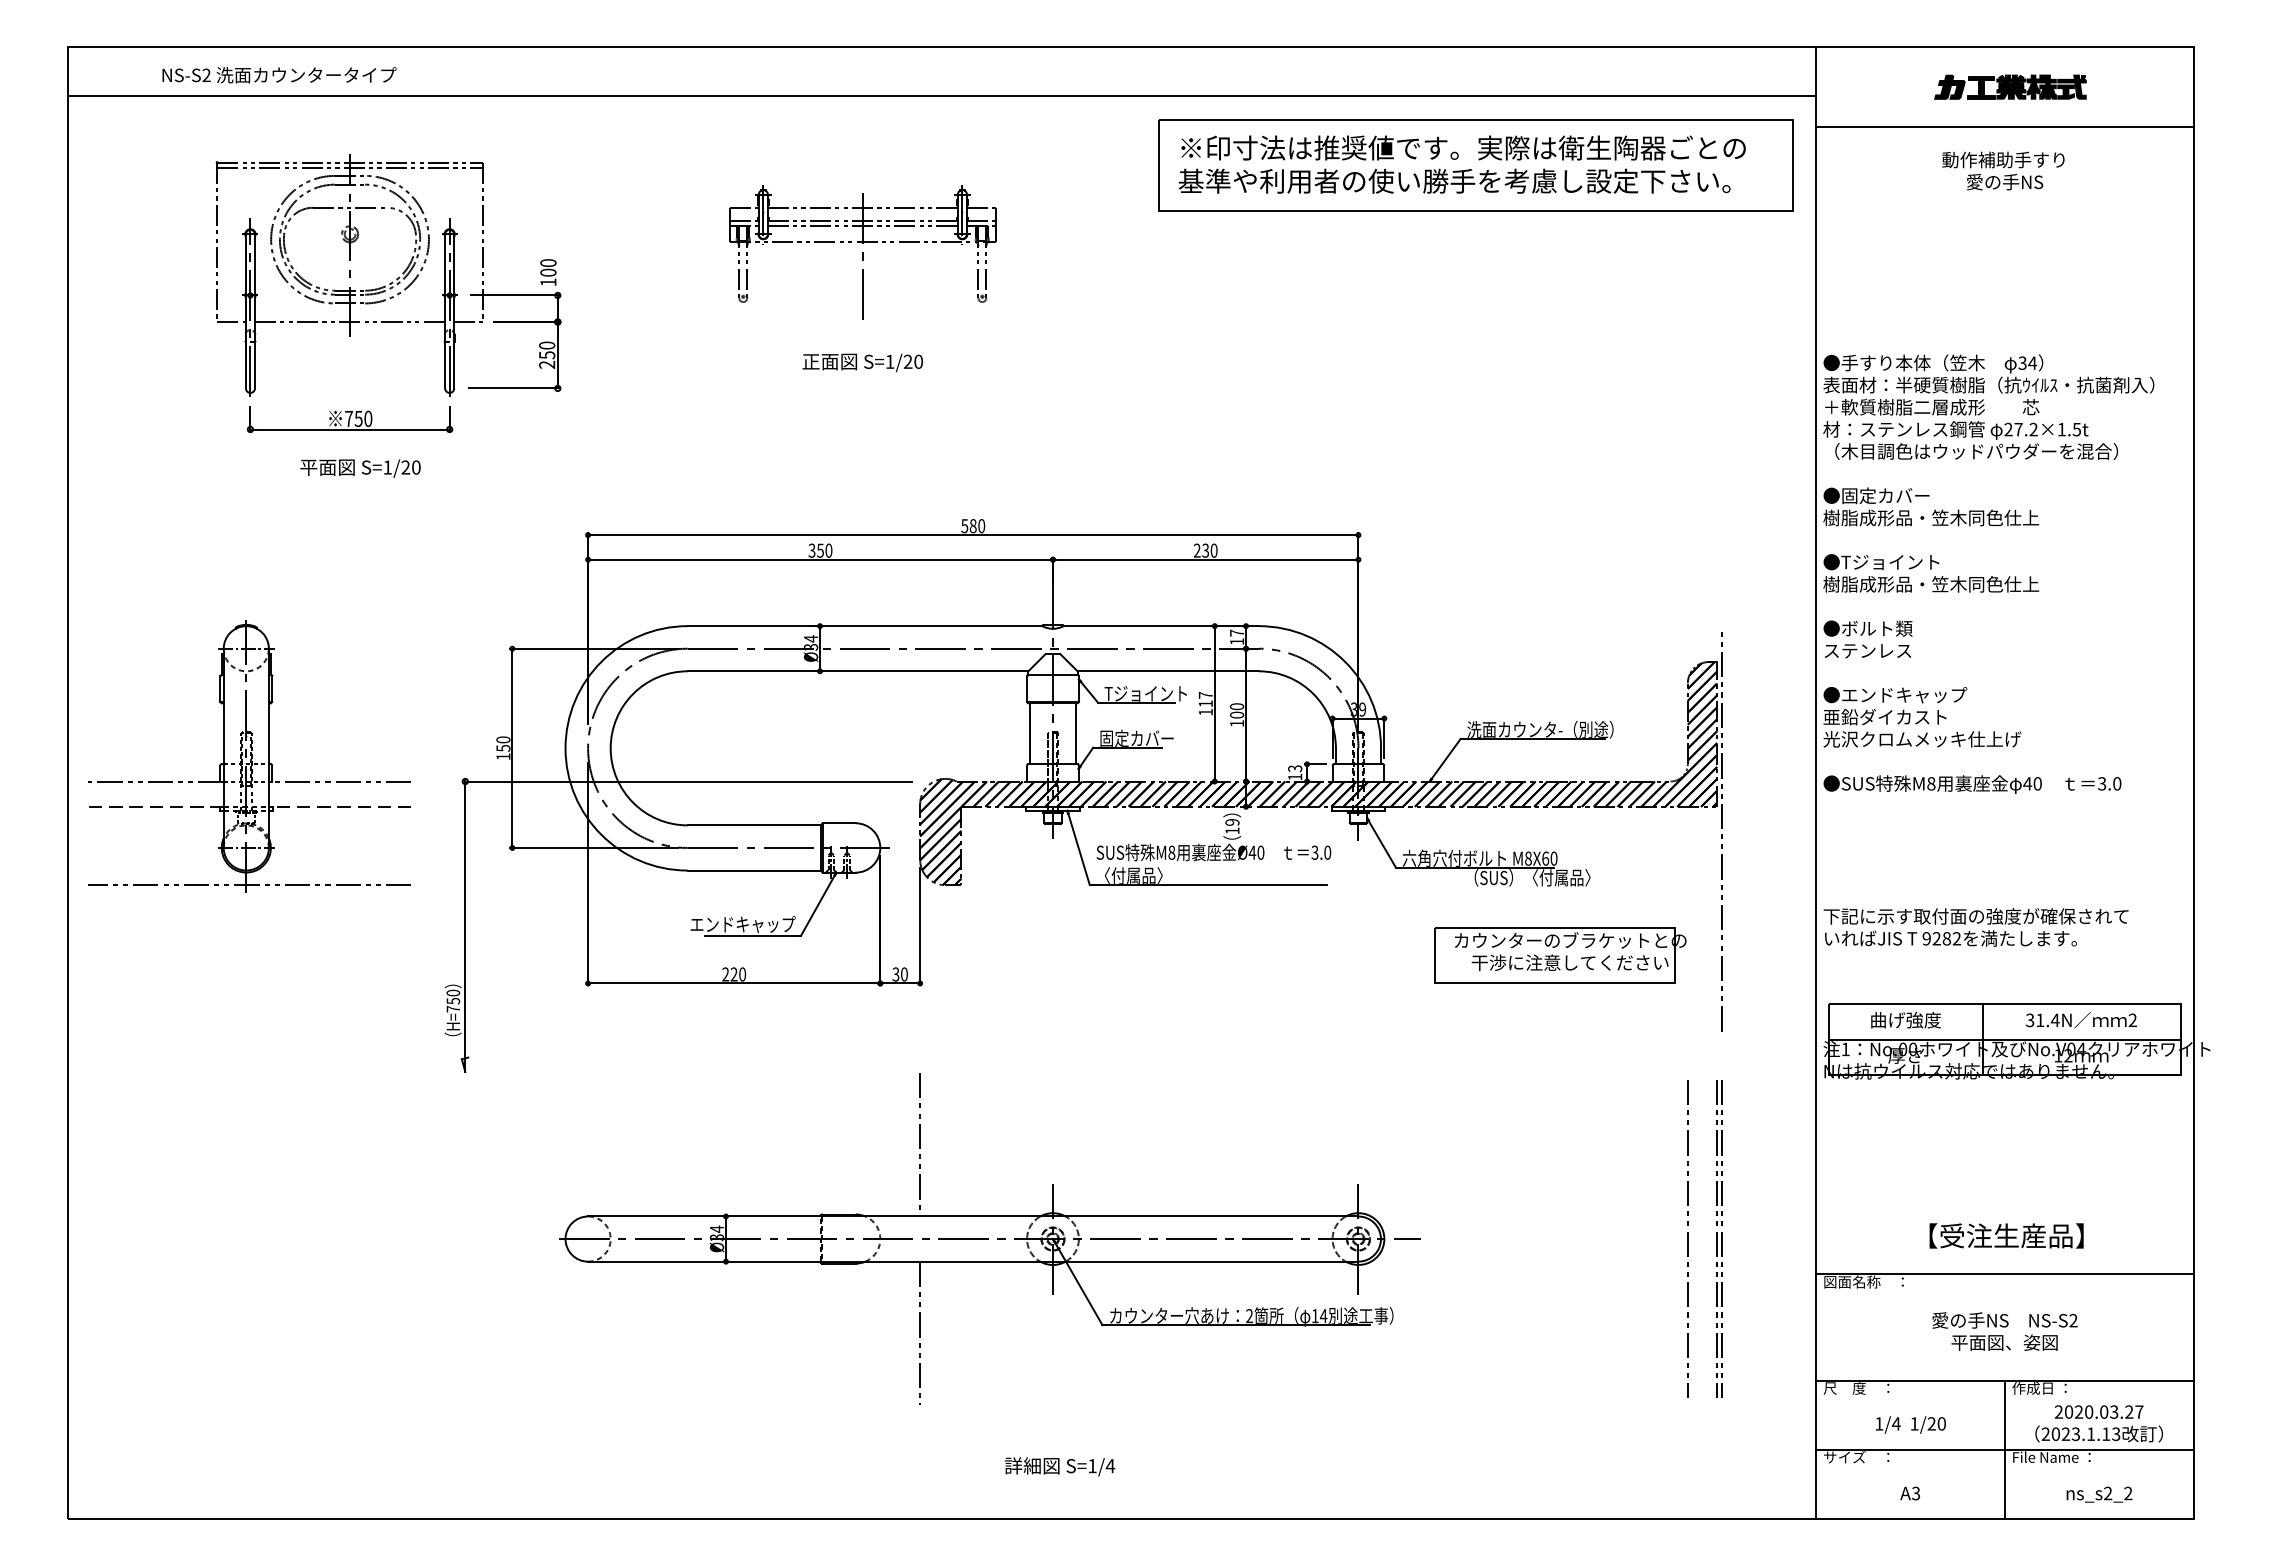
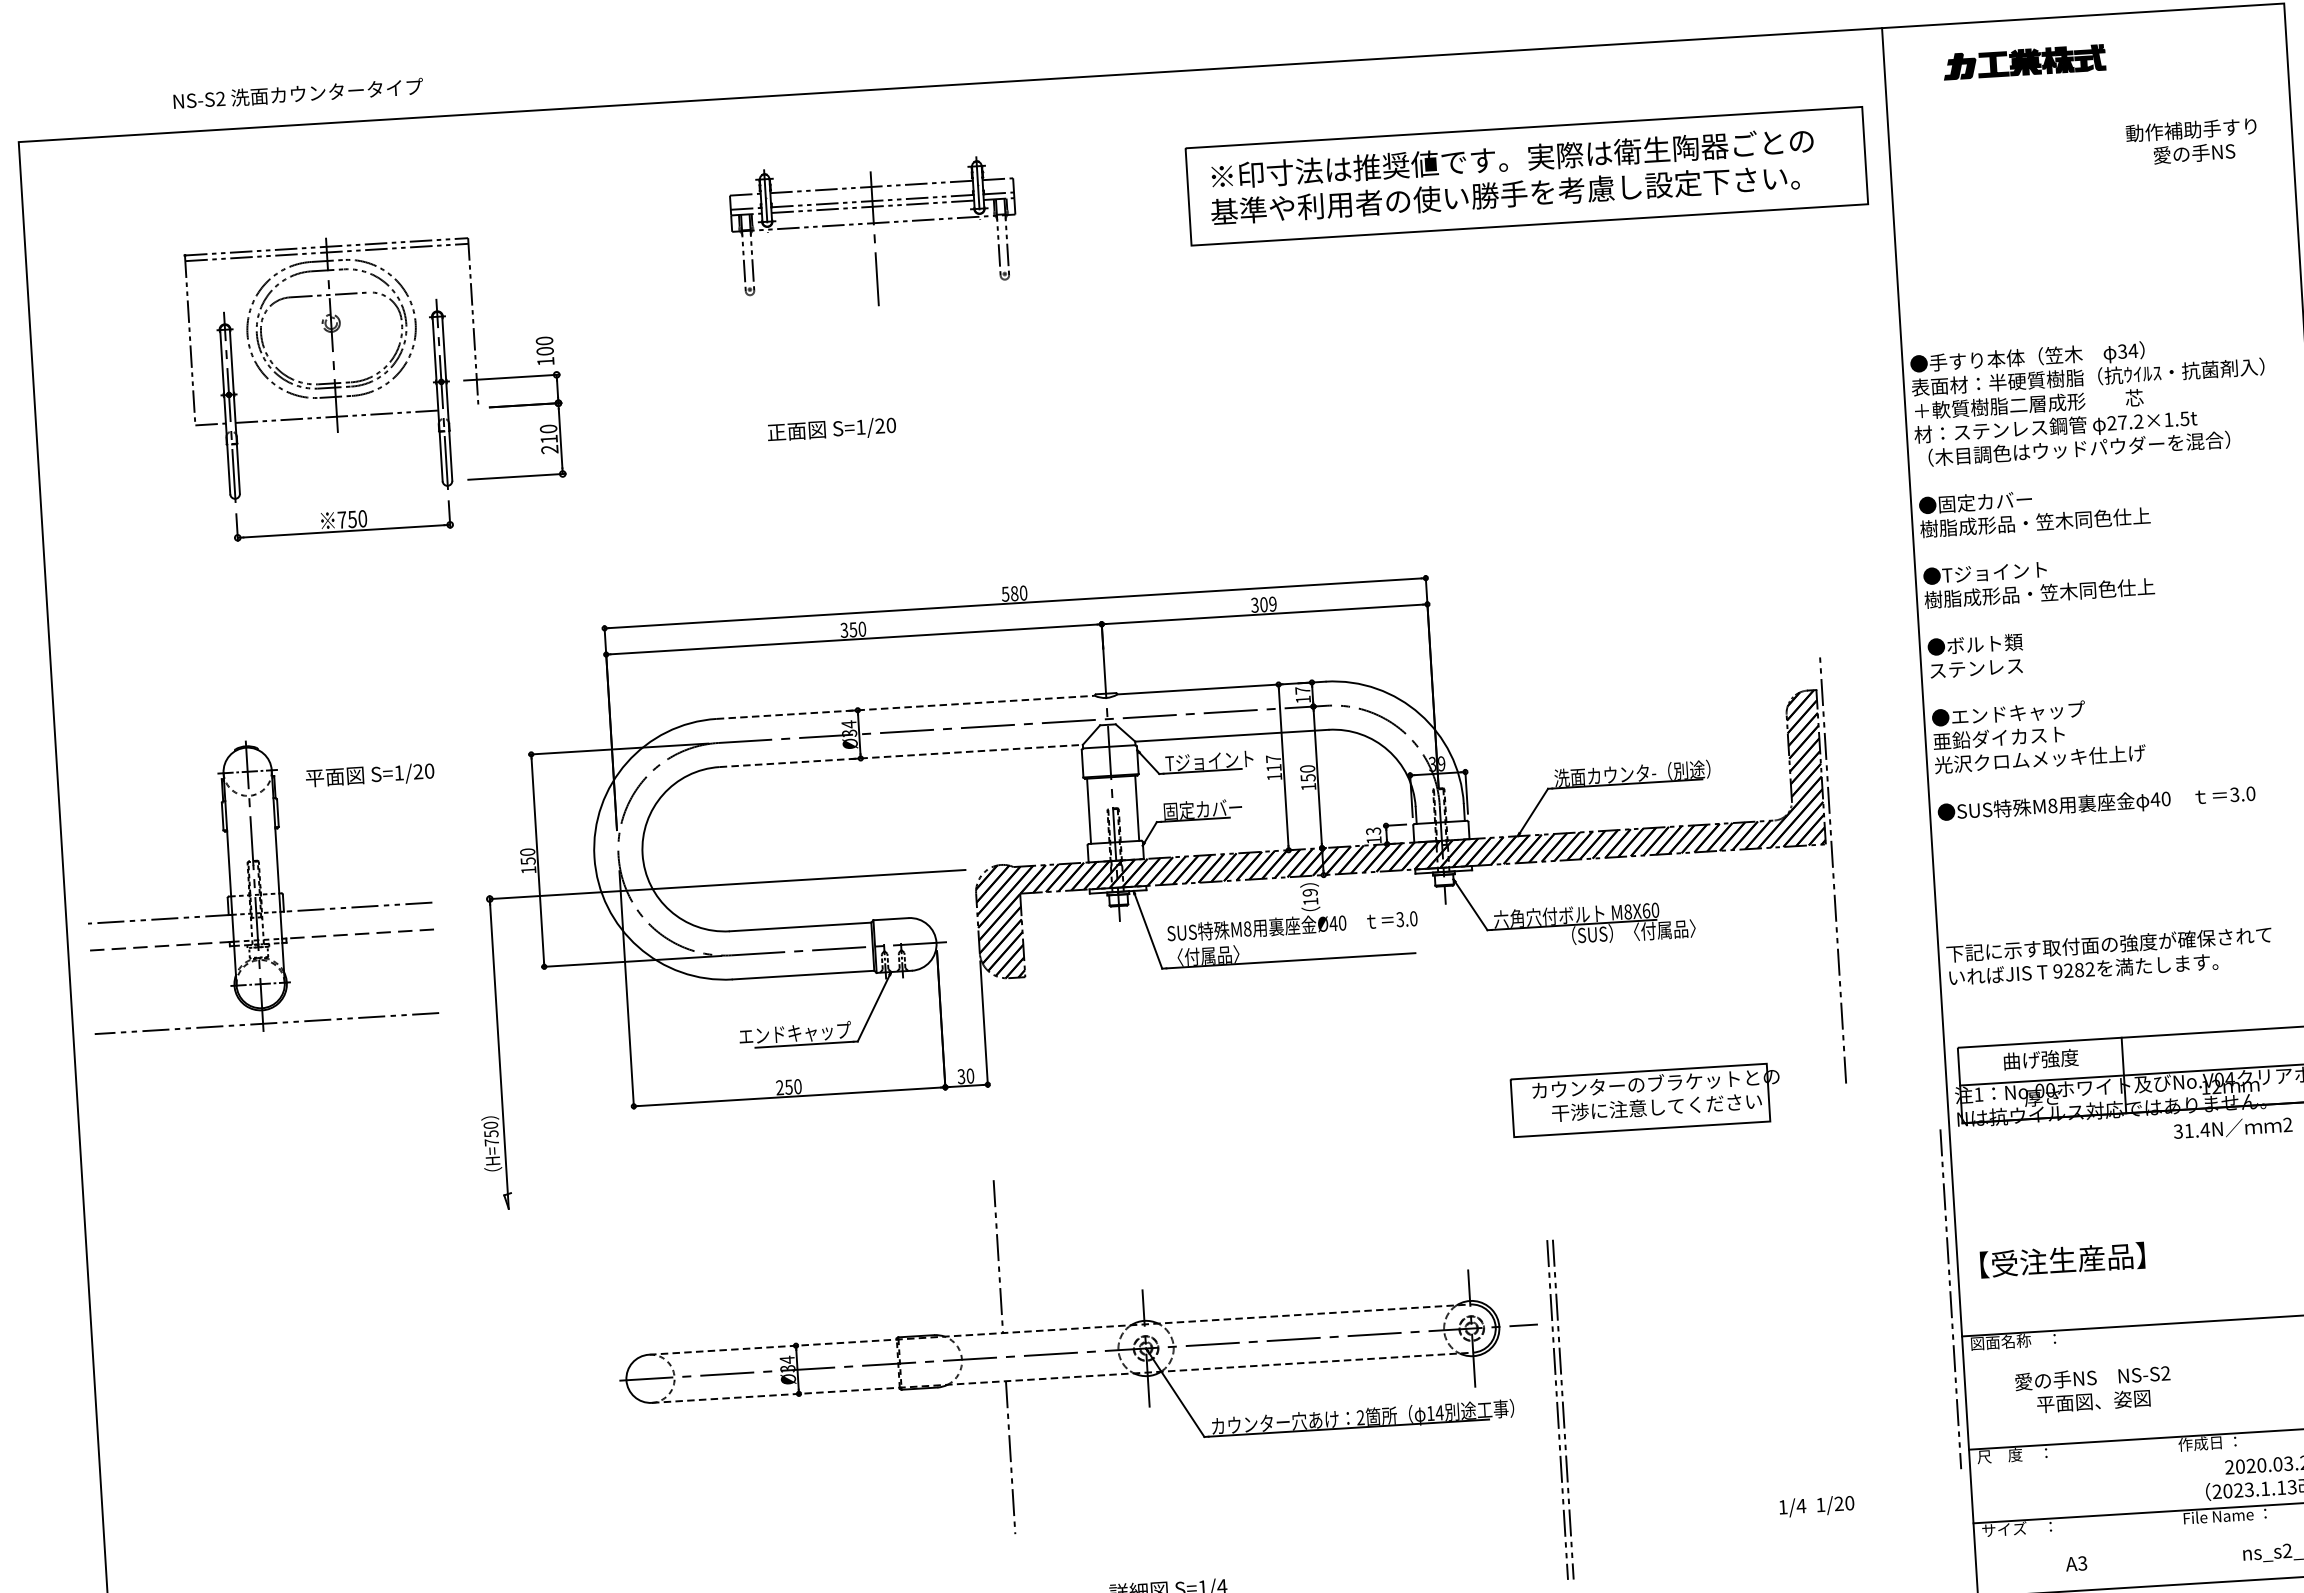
text: (279, 74) -> (298, 93), moved
part: (2010, 86) -> (2024, 61), moved
line: (942, 96) -> (953, 137), removed
line: (2004, 126) -> (2087, 100), removed
text: (2003, 170) -> (2192, 141), moved
part: (862, 252) -> (874, 234), moved
line: (468, 322) -> (463, 409), removed
text: (547, 355) -> (549, 439), 250 -> 210
text: (862, 362) -> (831, 429), moved
text: (360, 468) -> (370, 775), moved
text: (1205, 550) -> (1263, 604), 230 -> 309
line: (865, 626) -> (906, 707), solid -> dashed
line: (858, 671) -> (901, 756), solid -> dashed
text: (1237, 714) -> (1308, 777), 100 -> 150
part: (1560, 955) -> (1646, 1100), moved
text: (733, 974) -> (788, 1087), 220 -> 250
text: (2081, 1020) -> (2233, 1128), moved
line: (973, 1216) -> (1059, 1329), solid -> dashed
text: (2006, 1235) -> (2062, 1259), moved
line: (1687, 1238) -> (1950, 1298), moved
part: (1719, 1238) -> (1560, 1409), moved
line: (973, 1261) -> (1062, 1377), solid -> dashed
text: (2004, 1331) -> (2092, 1389), moved
text: (1910, 1424) -> (1816, 1505), moved
line: (2004, 1449) -> (2174, 1510), removed

